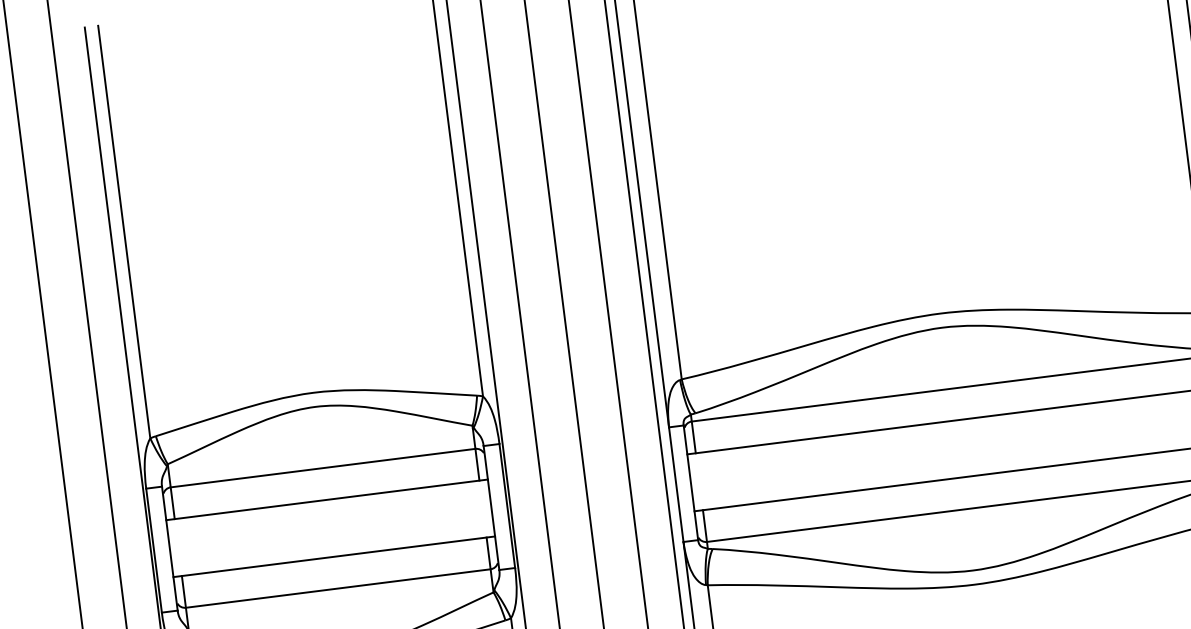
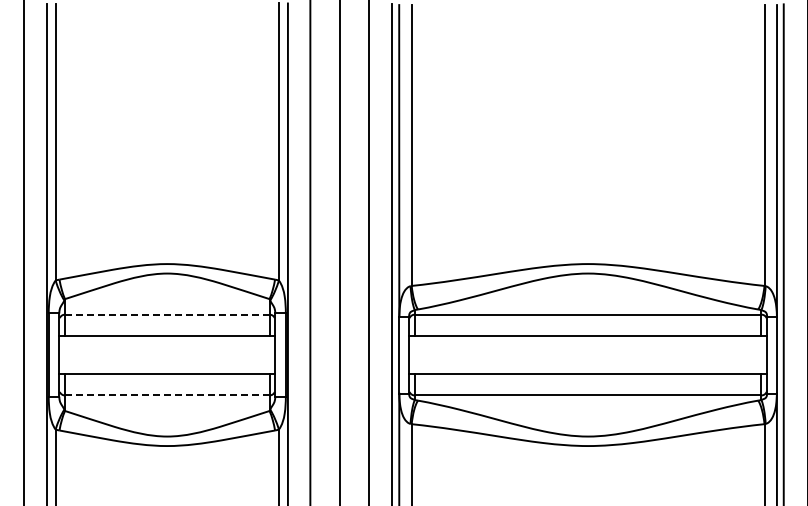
line: (321, 468) -> (166, 314), solid -> dashed
line: (337, 588) -> (166, 395), solid -> dashed

